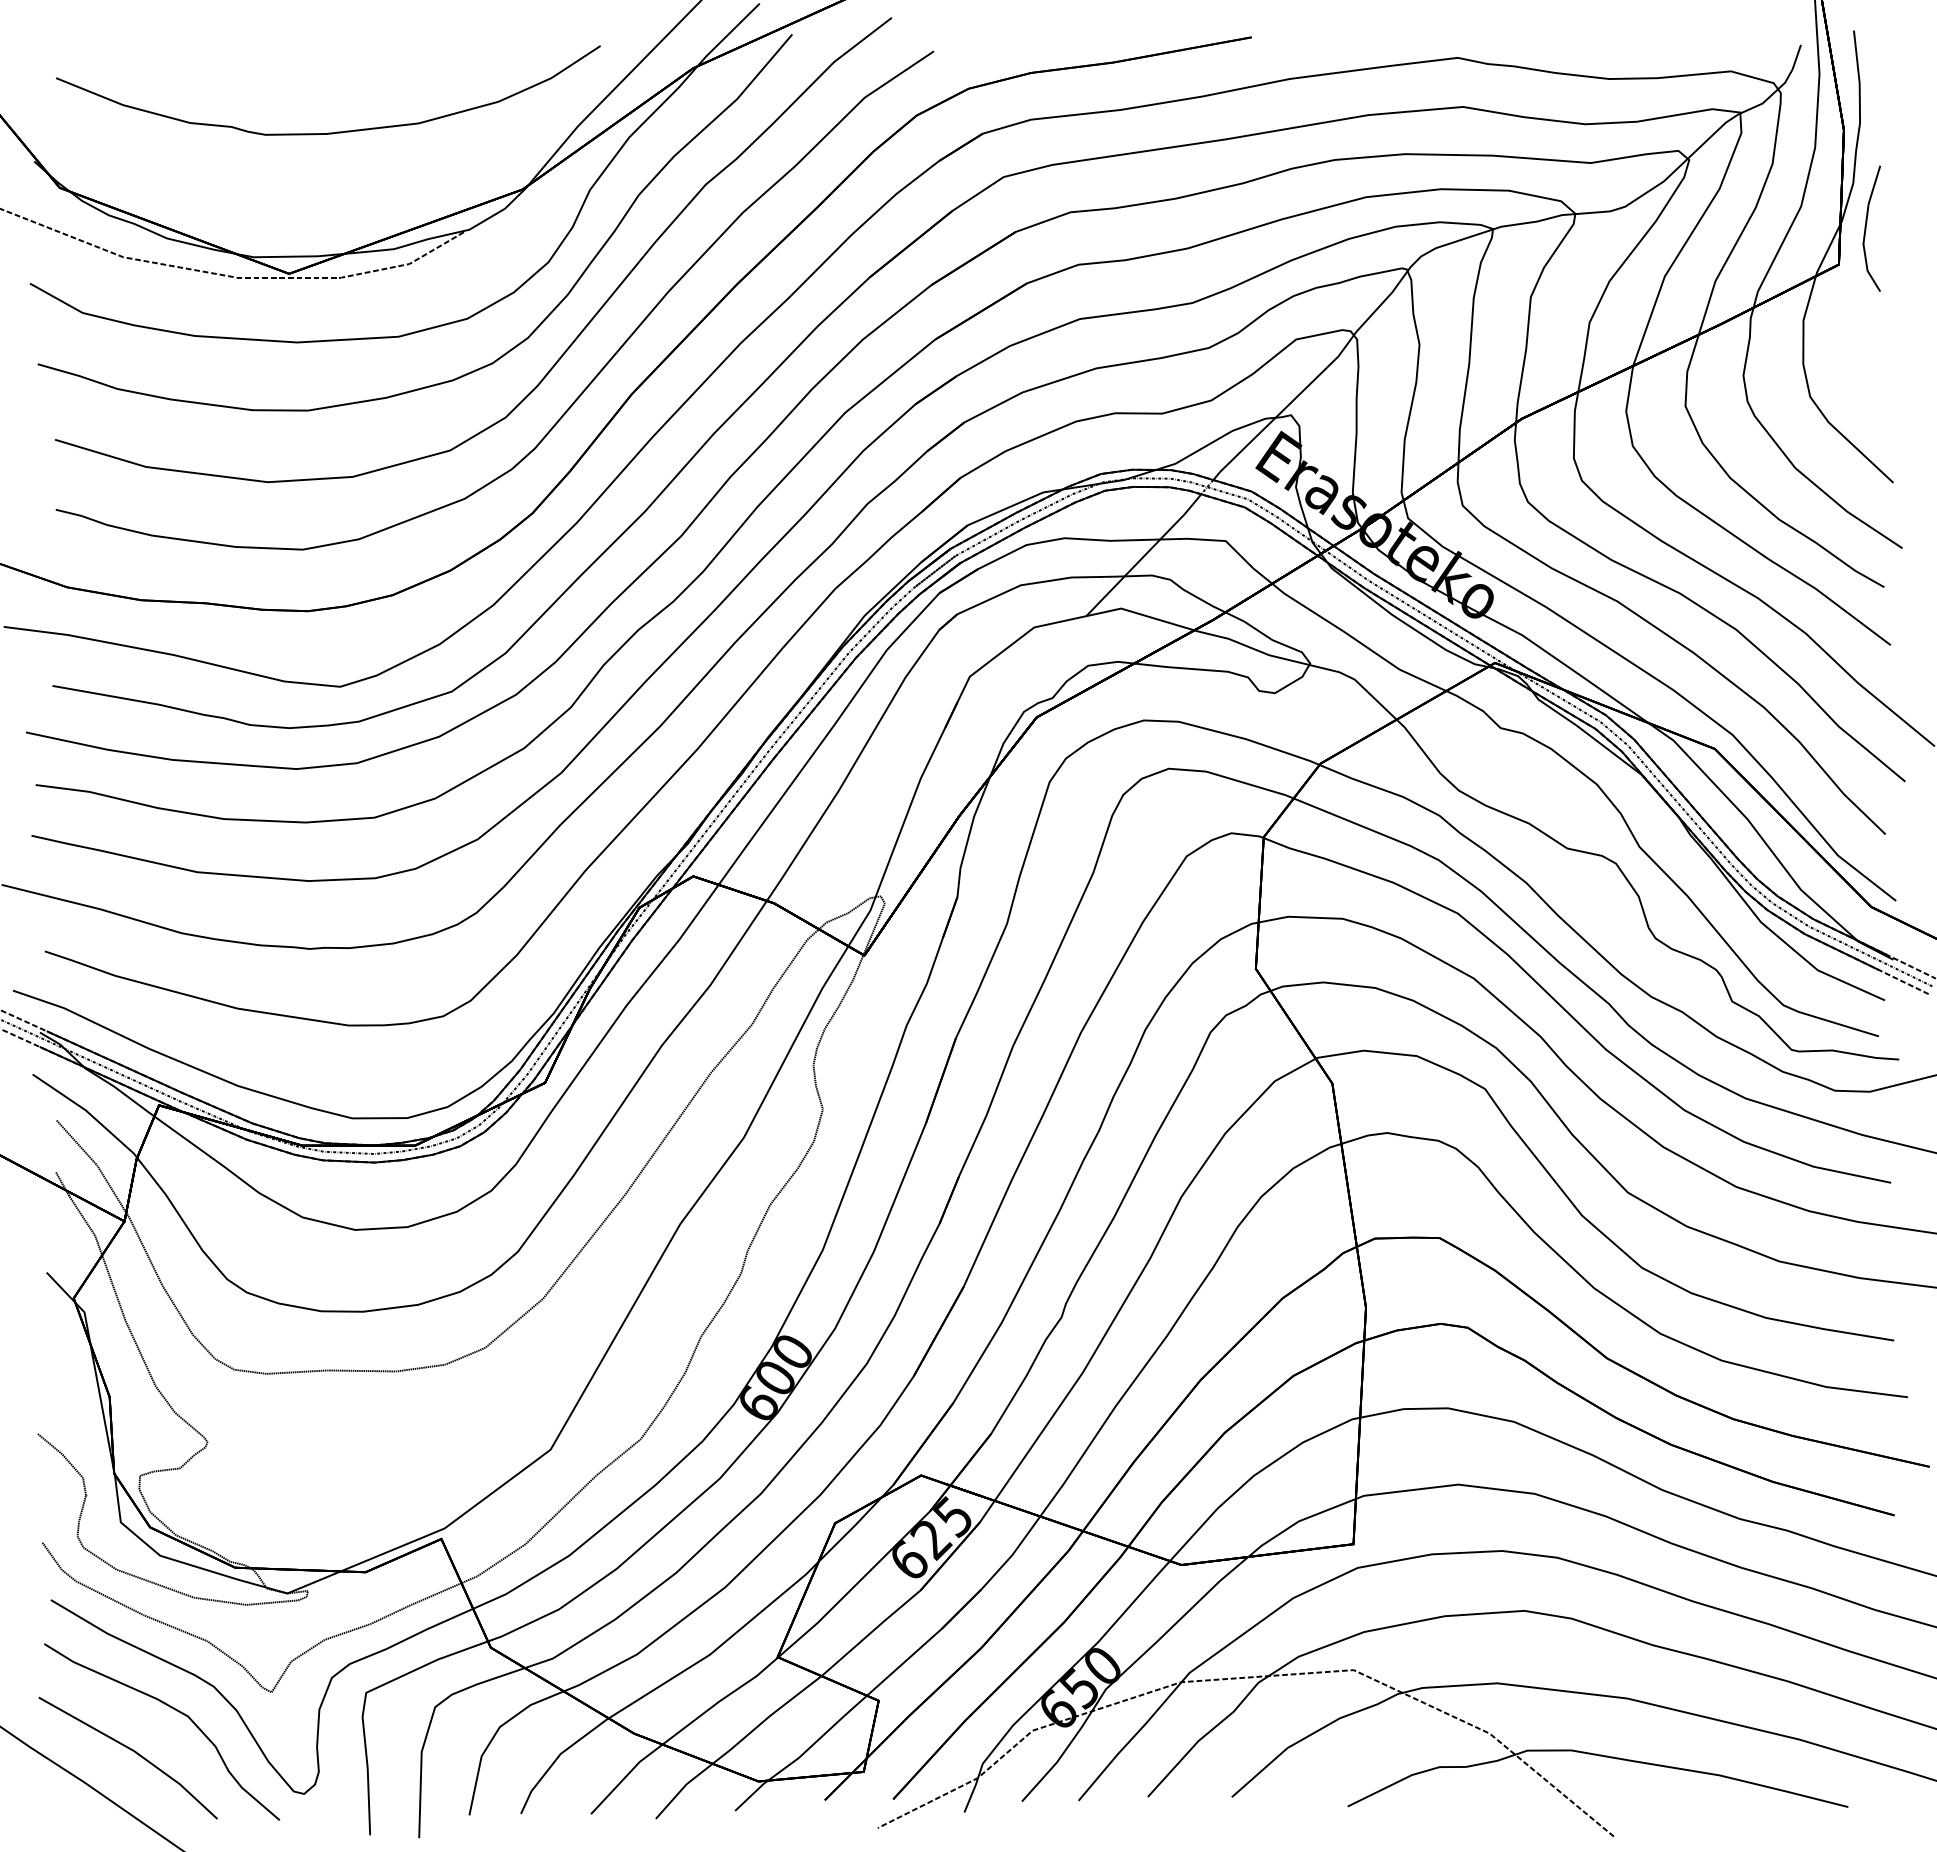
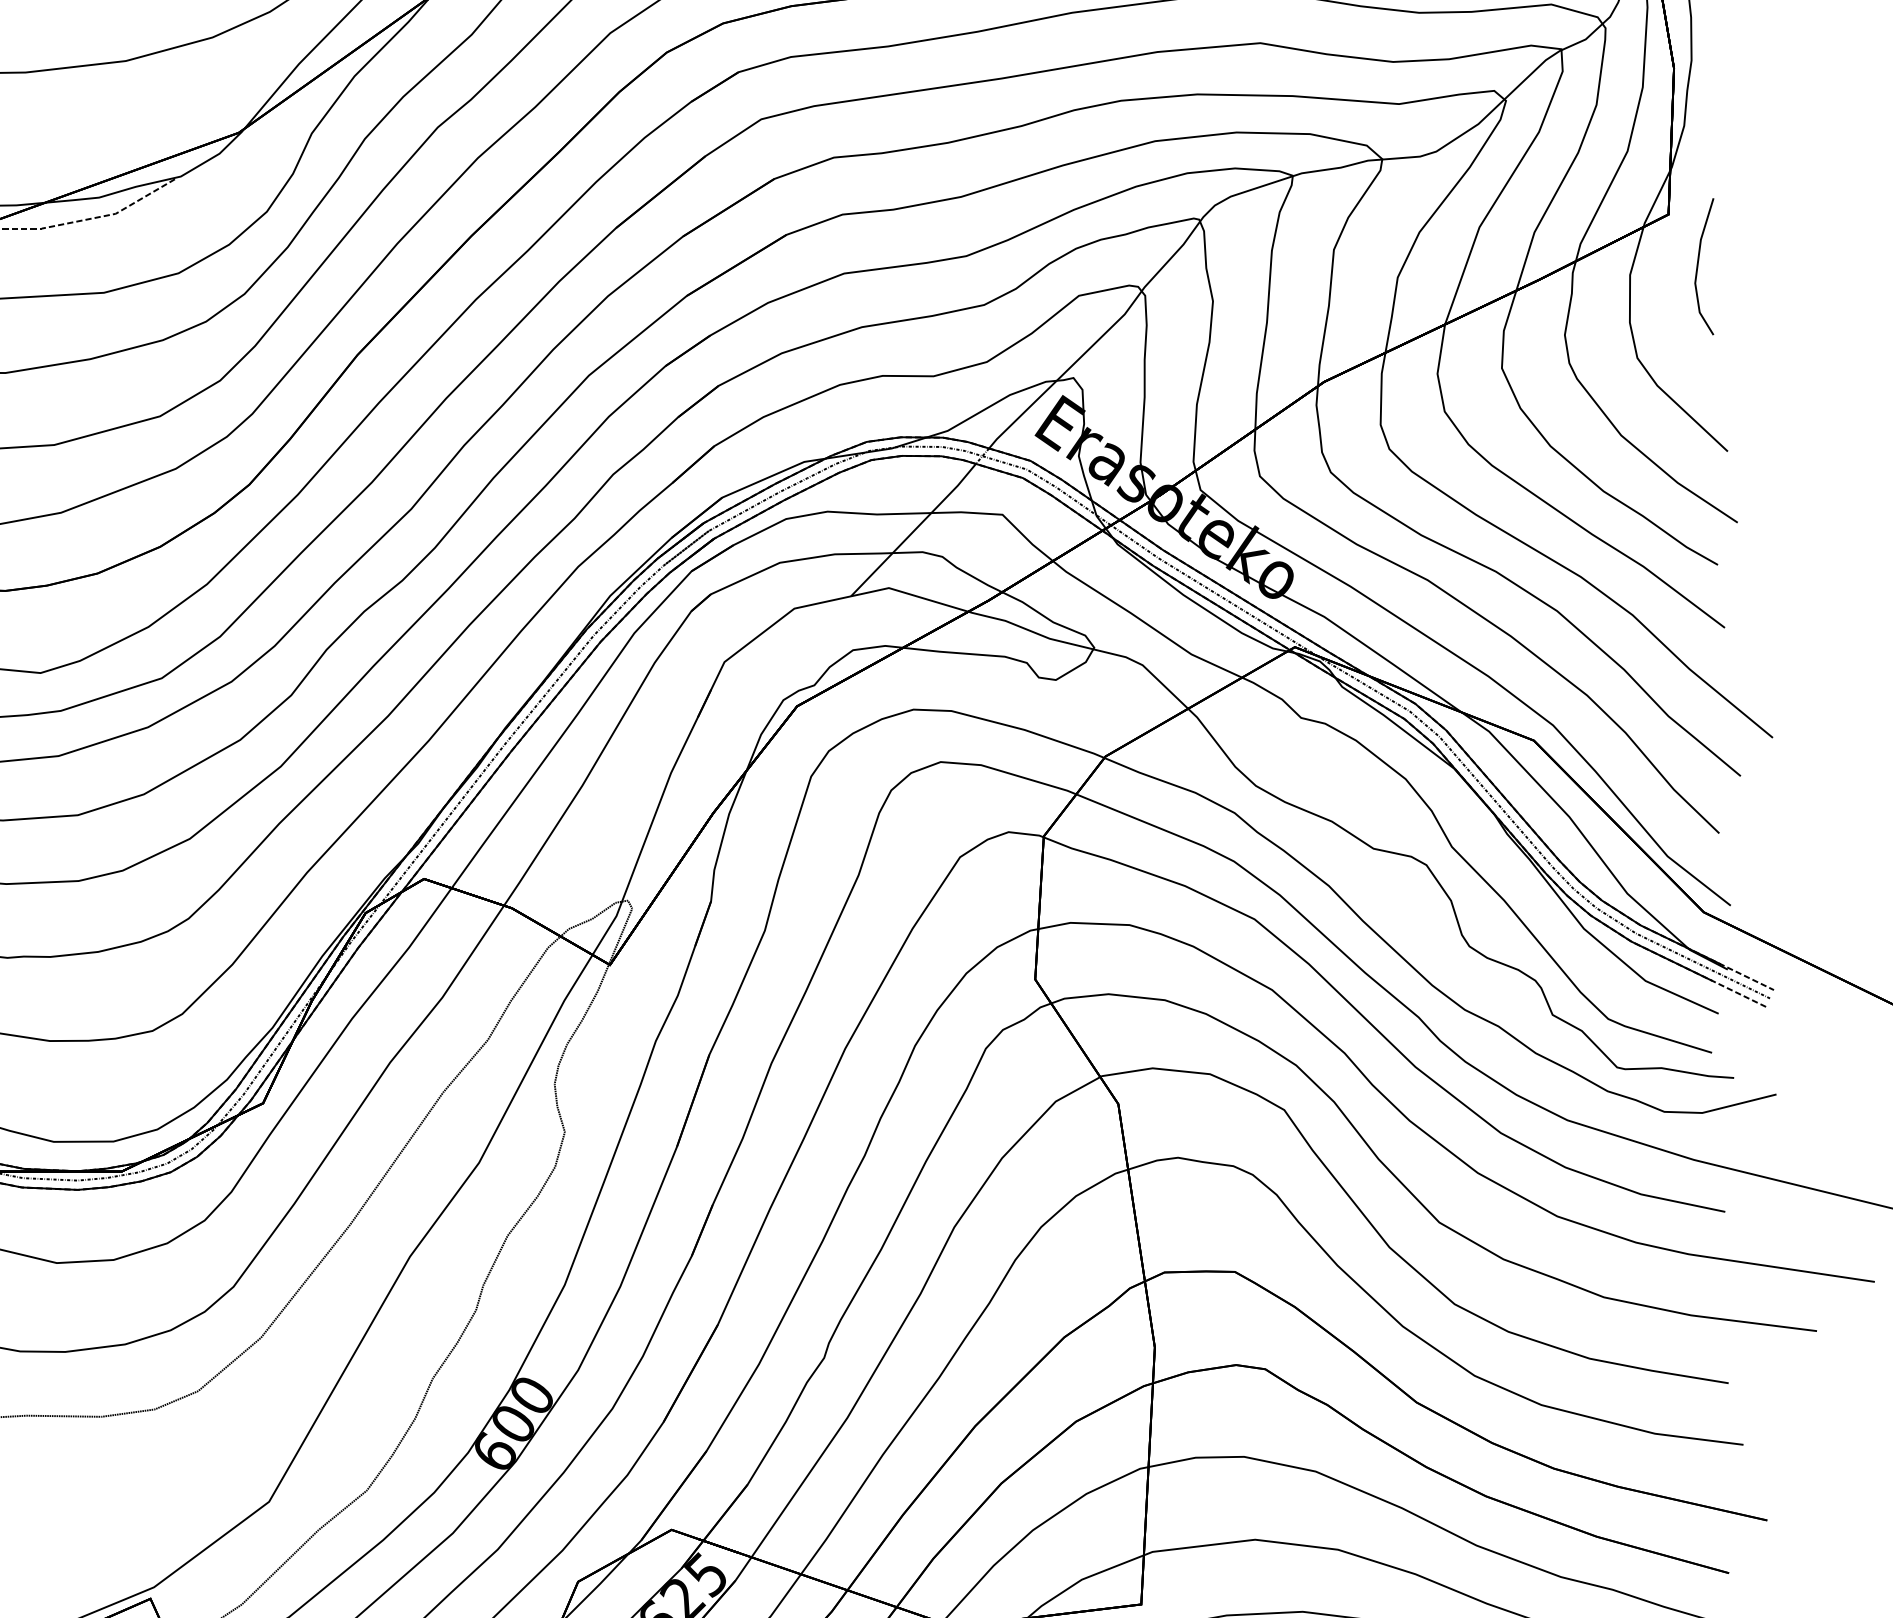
line: (1866, 228) -> (1698, 266), moved

